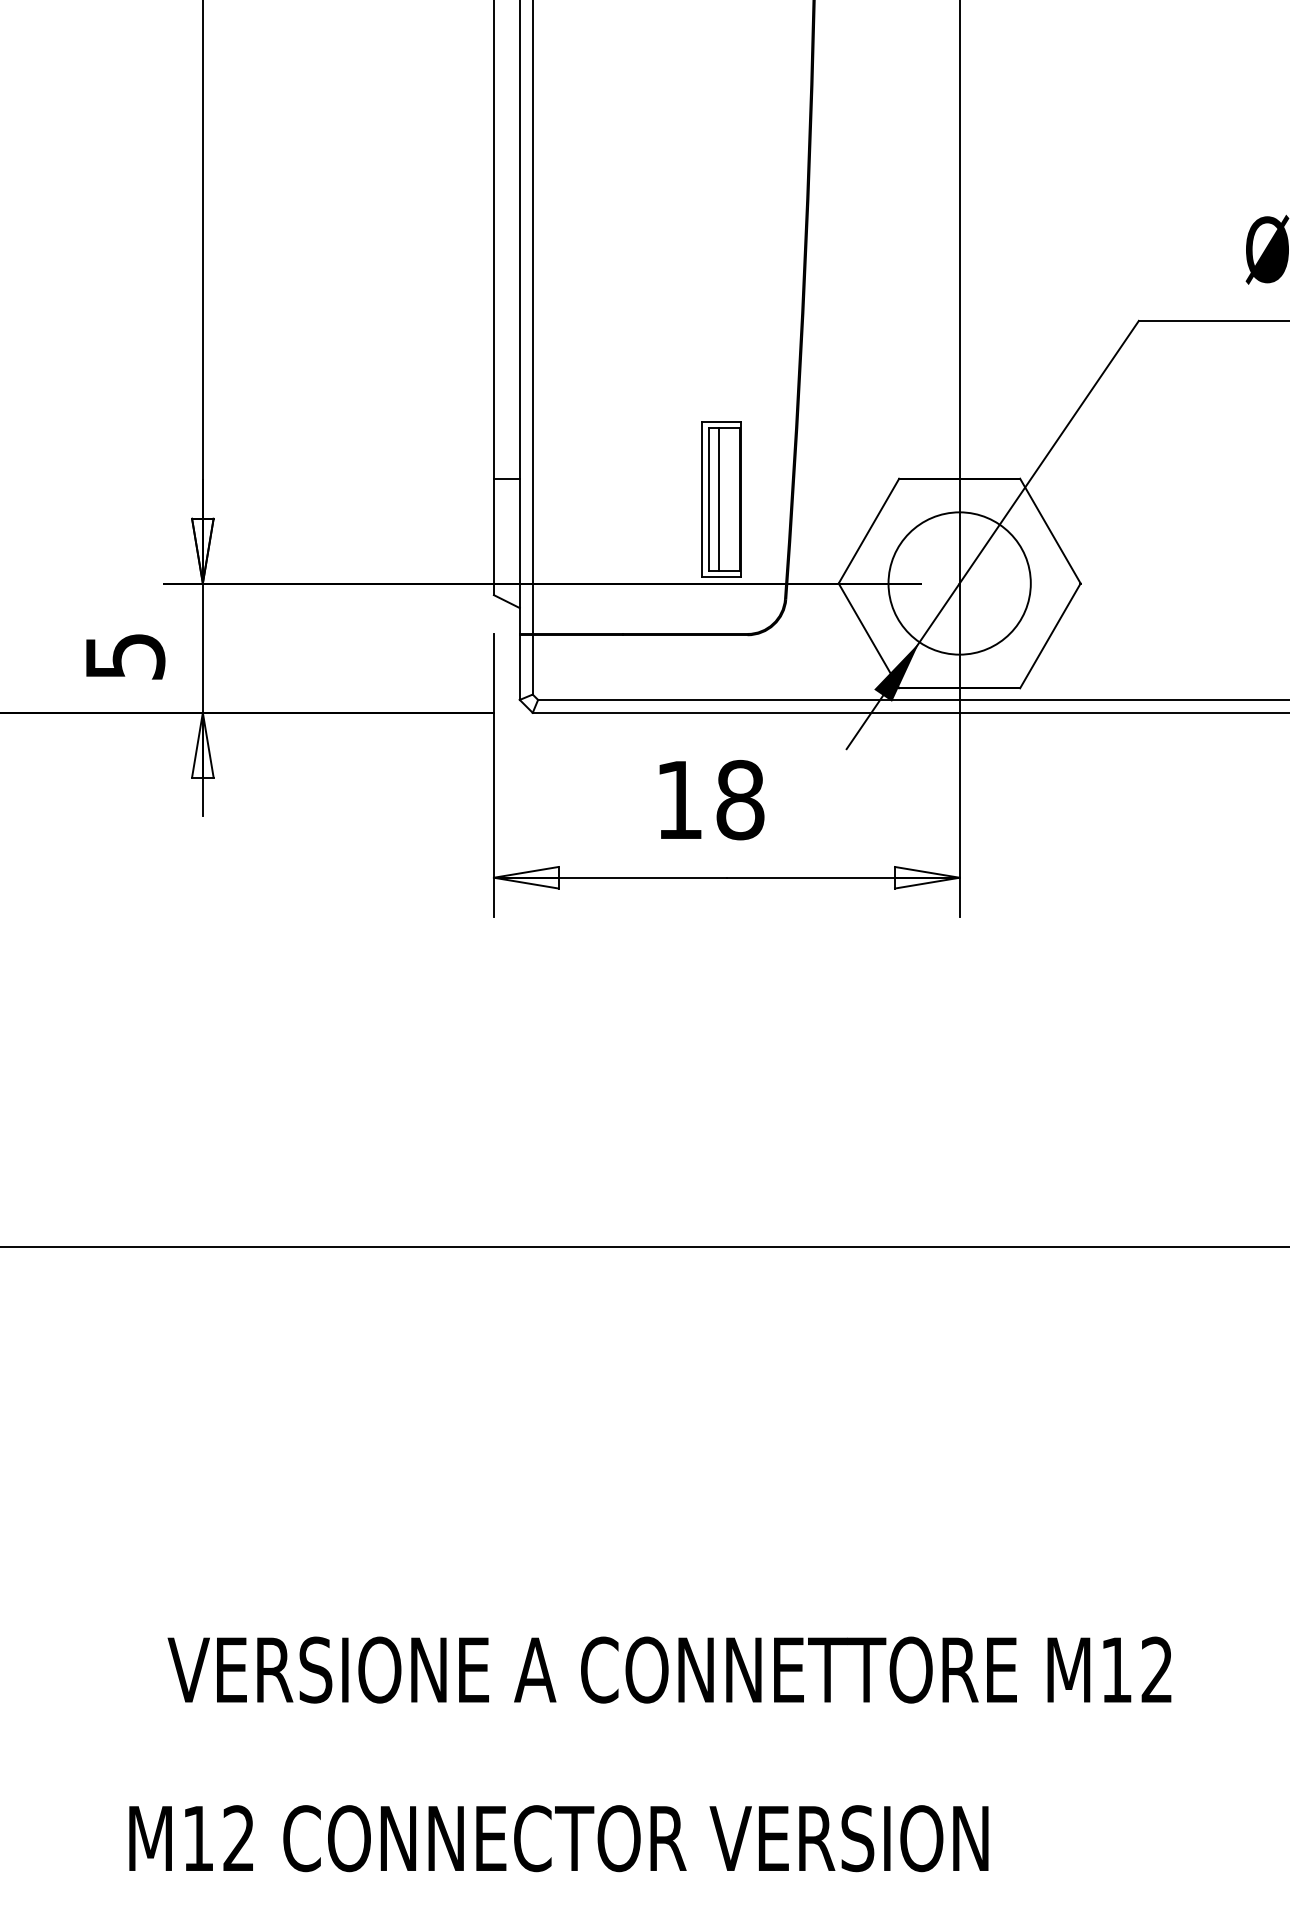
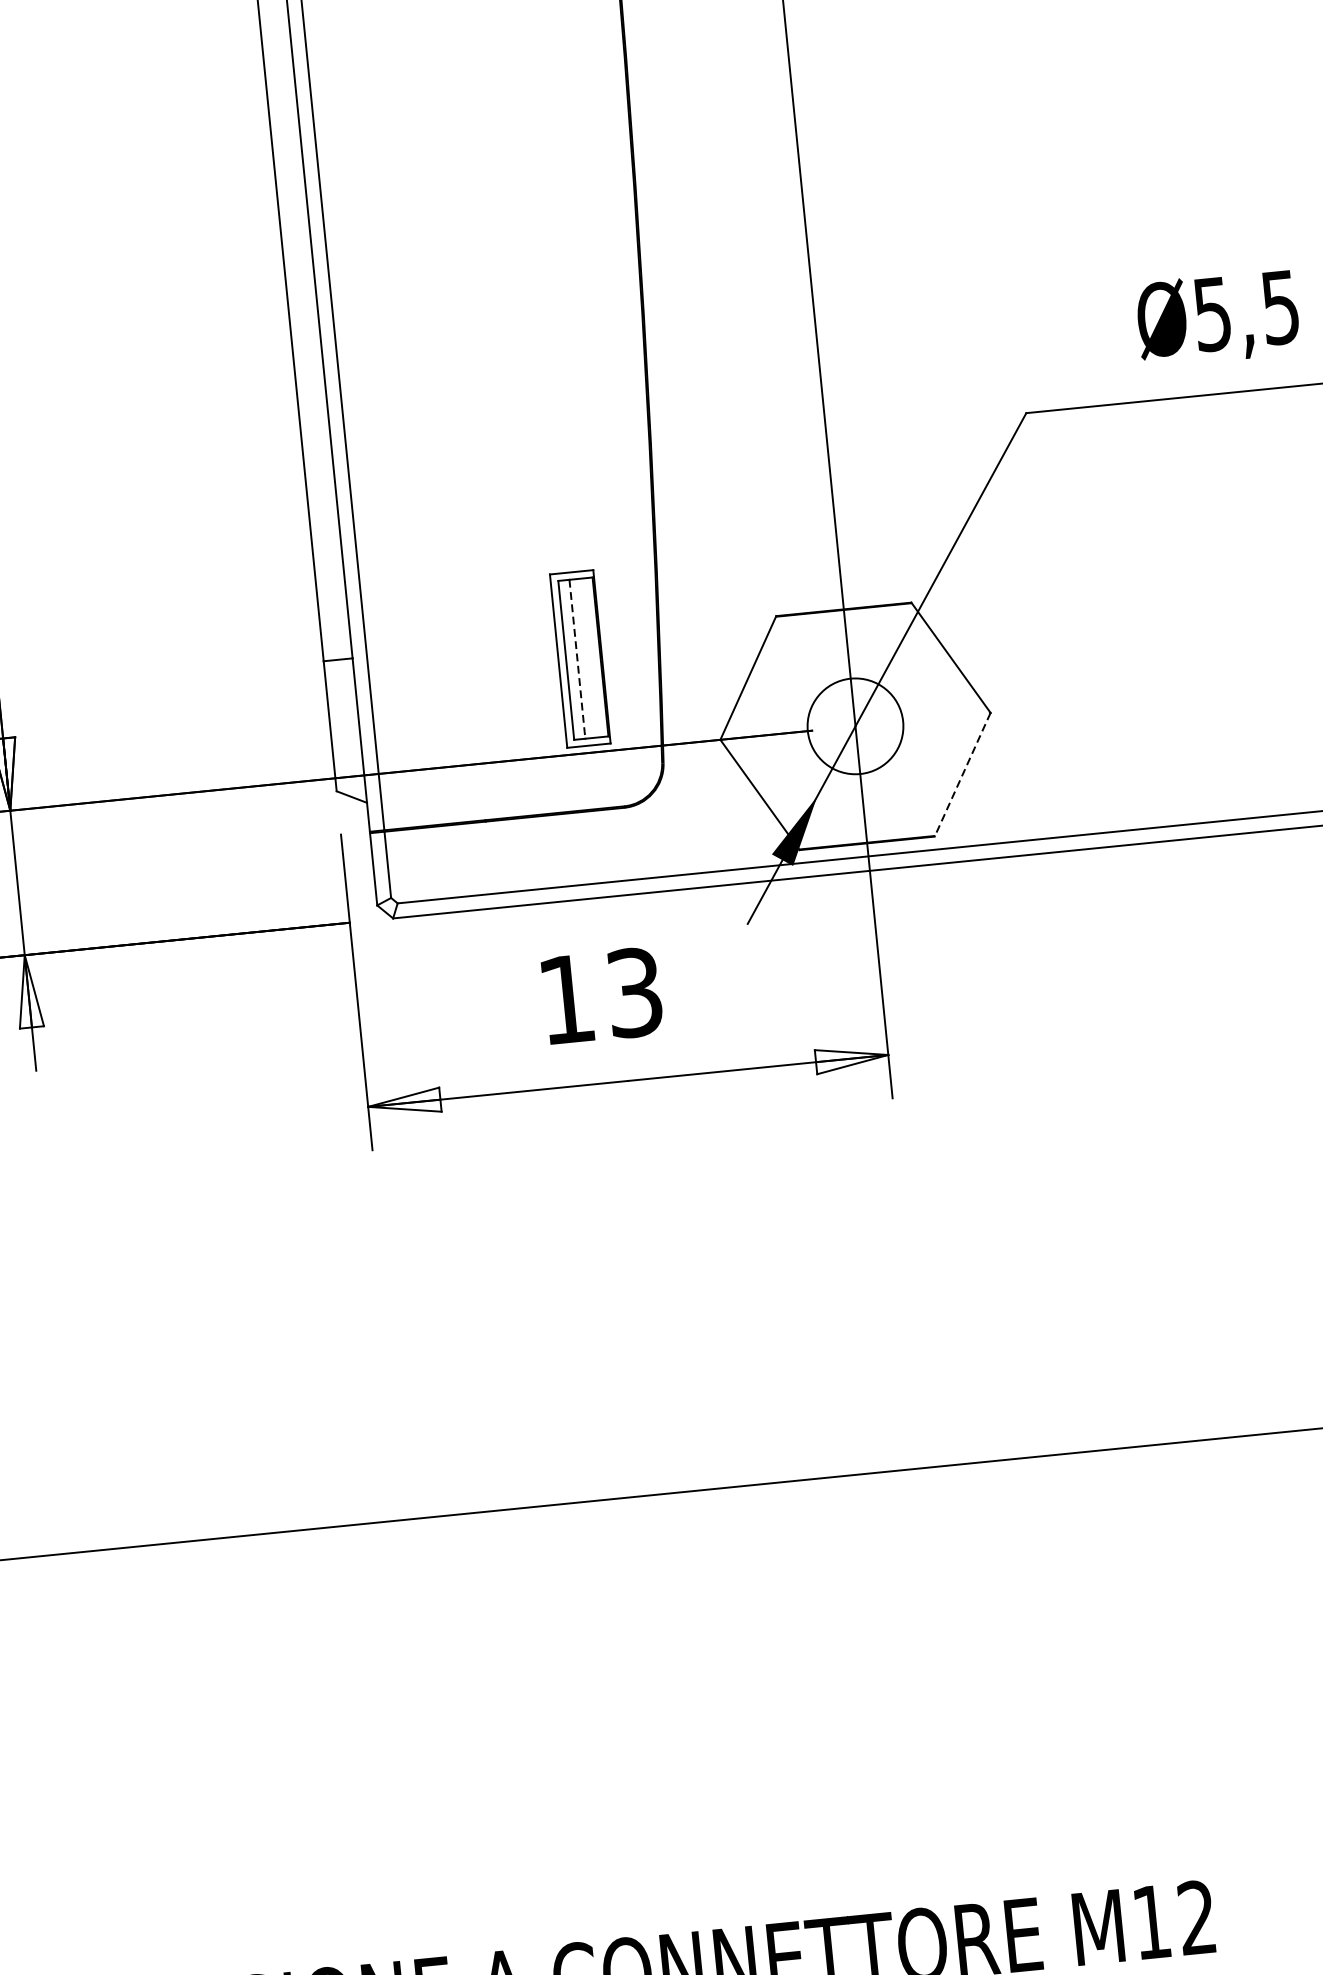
line: (719, 499) -> (577, 659), solid -> dashed
circle: (959, 583) -> (855, 726), size x0.6
line: (1050, 636) -> (962, 775), solid -> dashed
text: (740, 800) -> (634, 993), 18 -> 13

